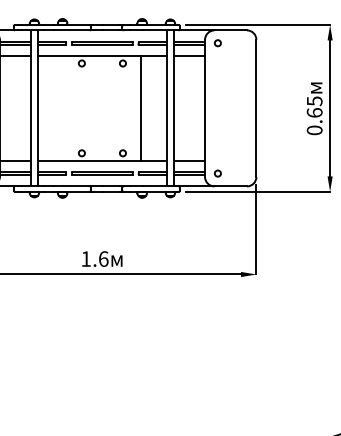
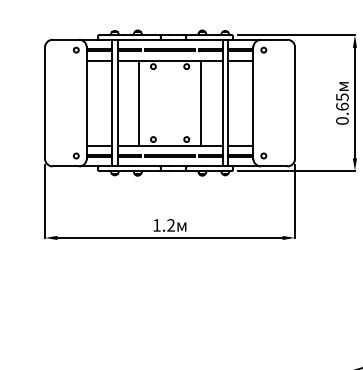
line: (63, 107) -> (138, 102), added
text: (104, 259) -> (171, 225), 1.6 -> 1.2

